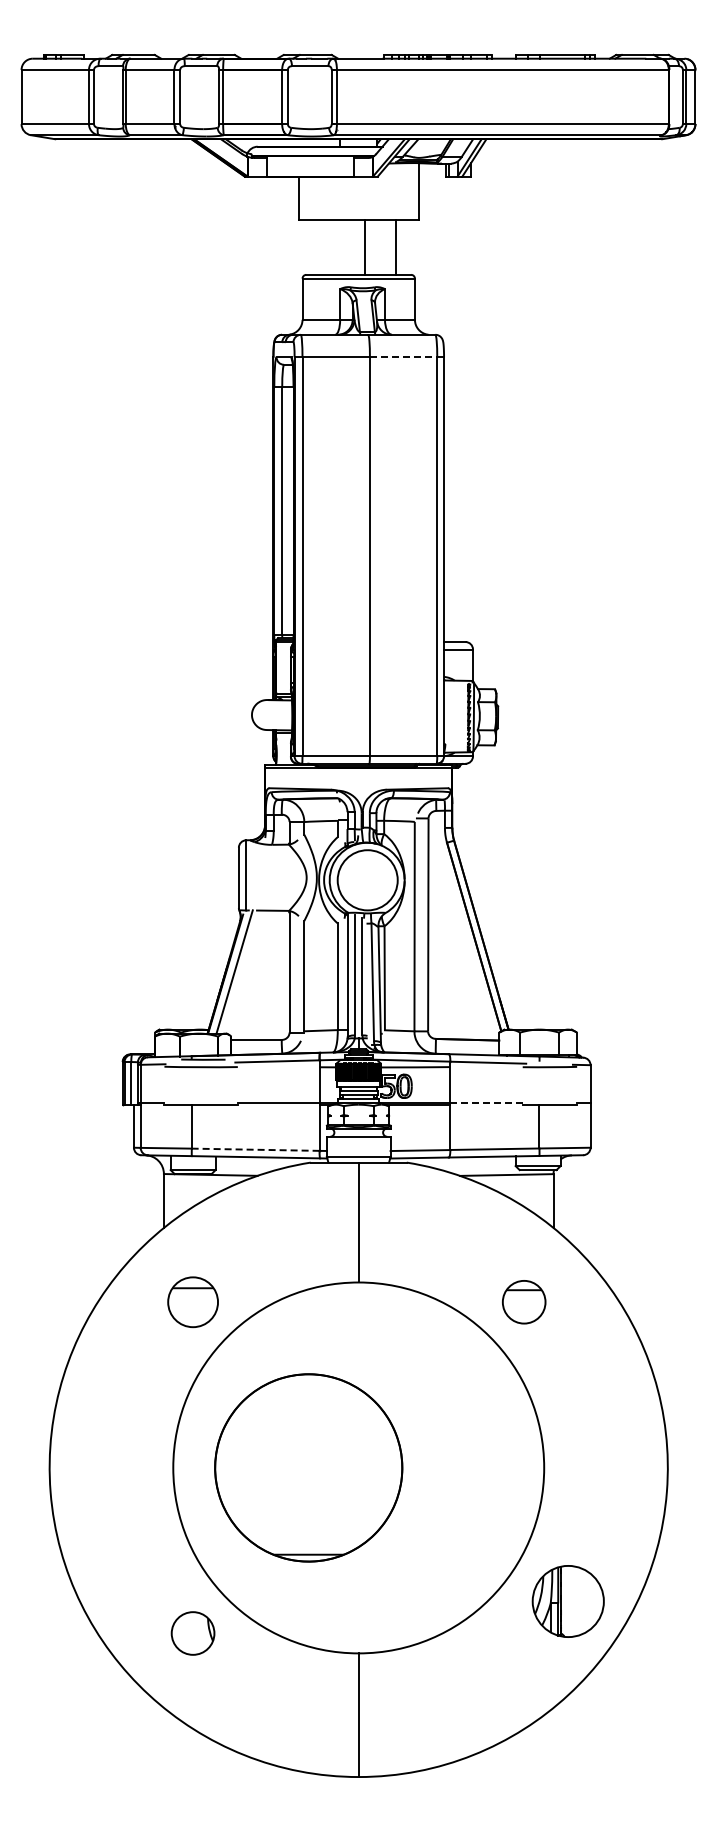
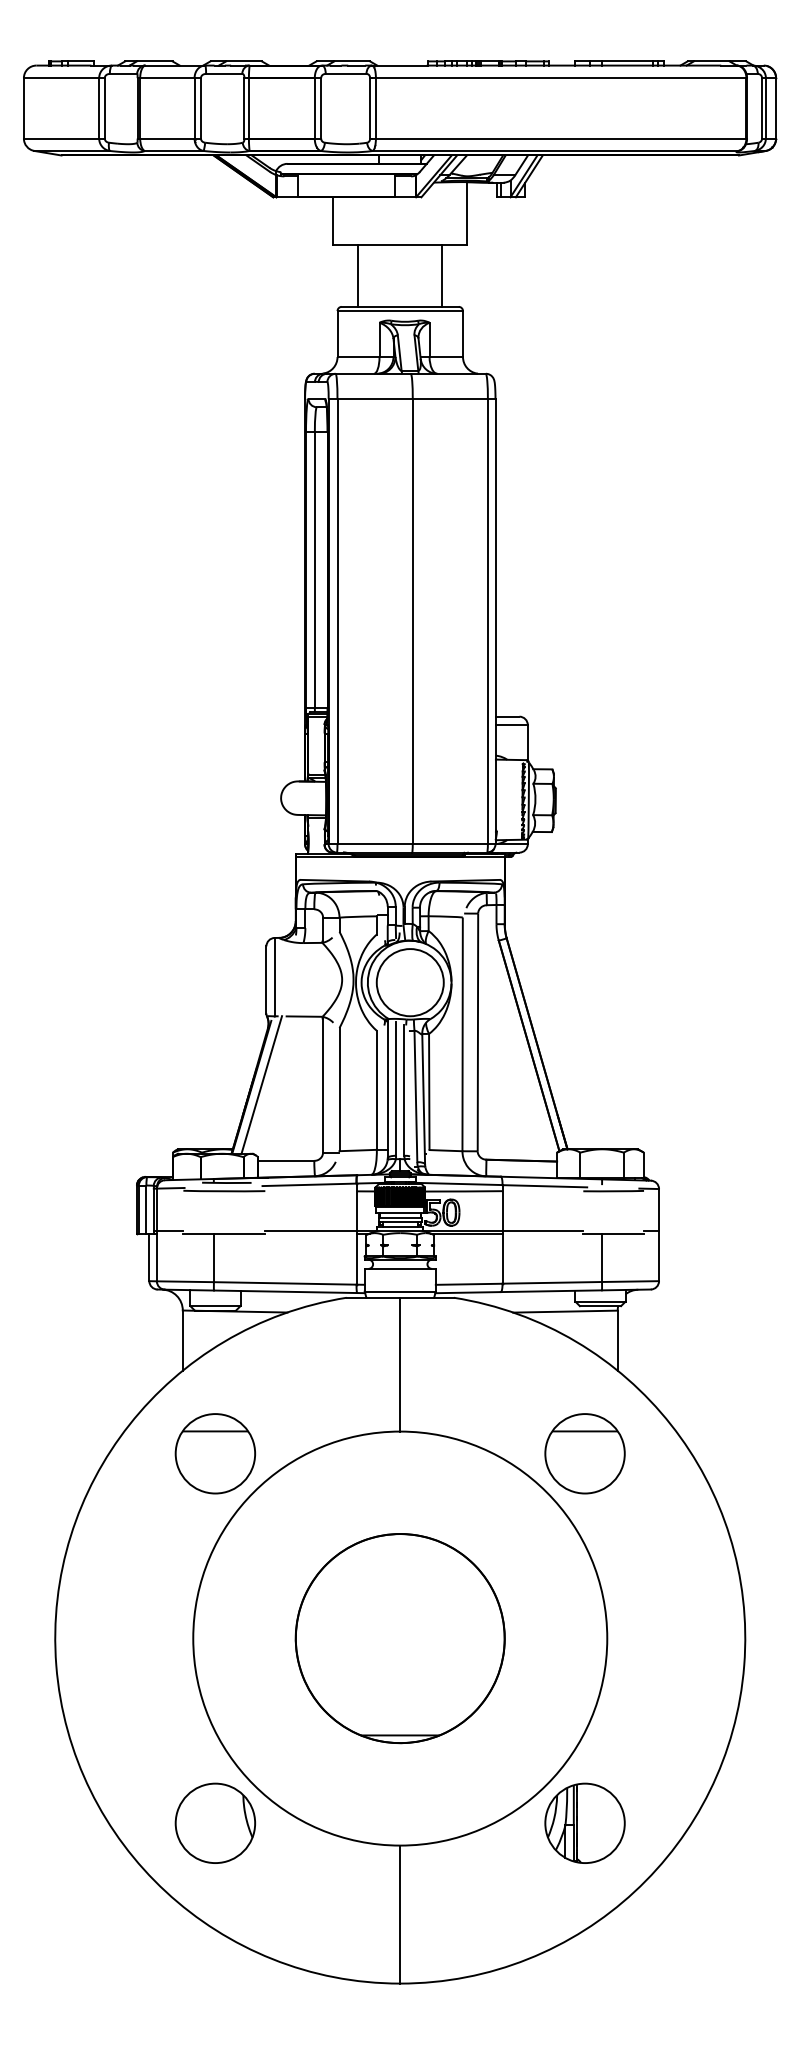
line: (365, 246) -> (358, 275), moved
line: (403, 357) -> (450, 399), dashed -> solid
line: (486, 1102) -> (542, 1230), dashed -> solid
line: (255, 1149) -> (285, 1283), dashed -> solid
part: (192, 1301) -> (214, 1452), size x1.43
part: (523, 1301) -> (584, 1452), size x1.67
part: (308, 1467) -> (400, 1638), moved
part: (567, 1601) -> (584, 1823), moved
part: (192, 1633) -> (214, 1823), size x1.67

